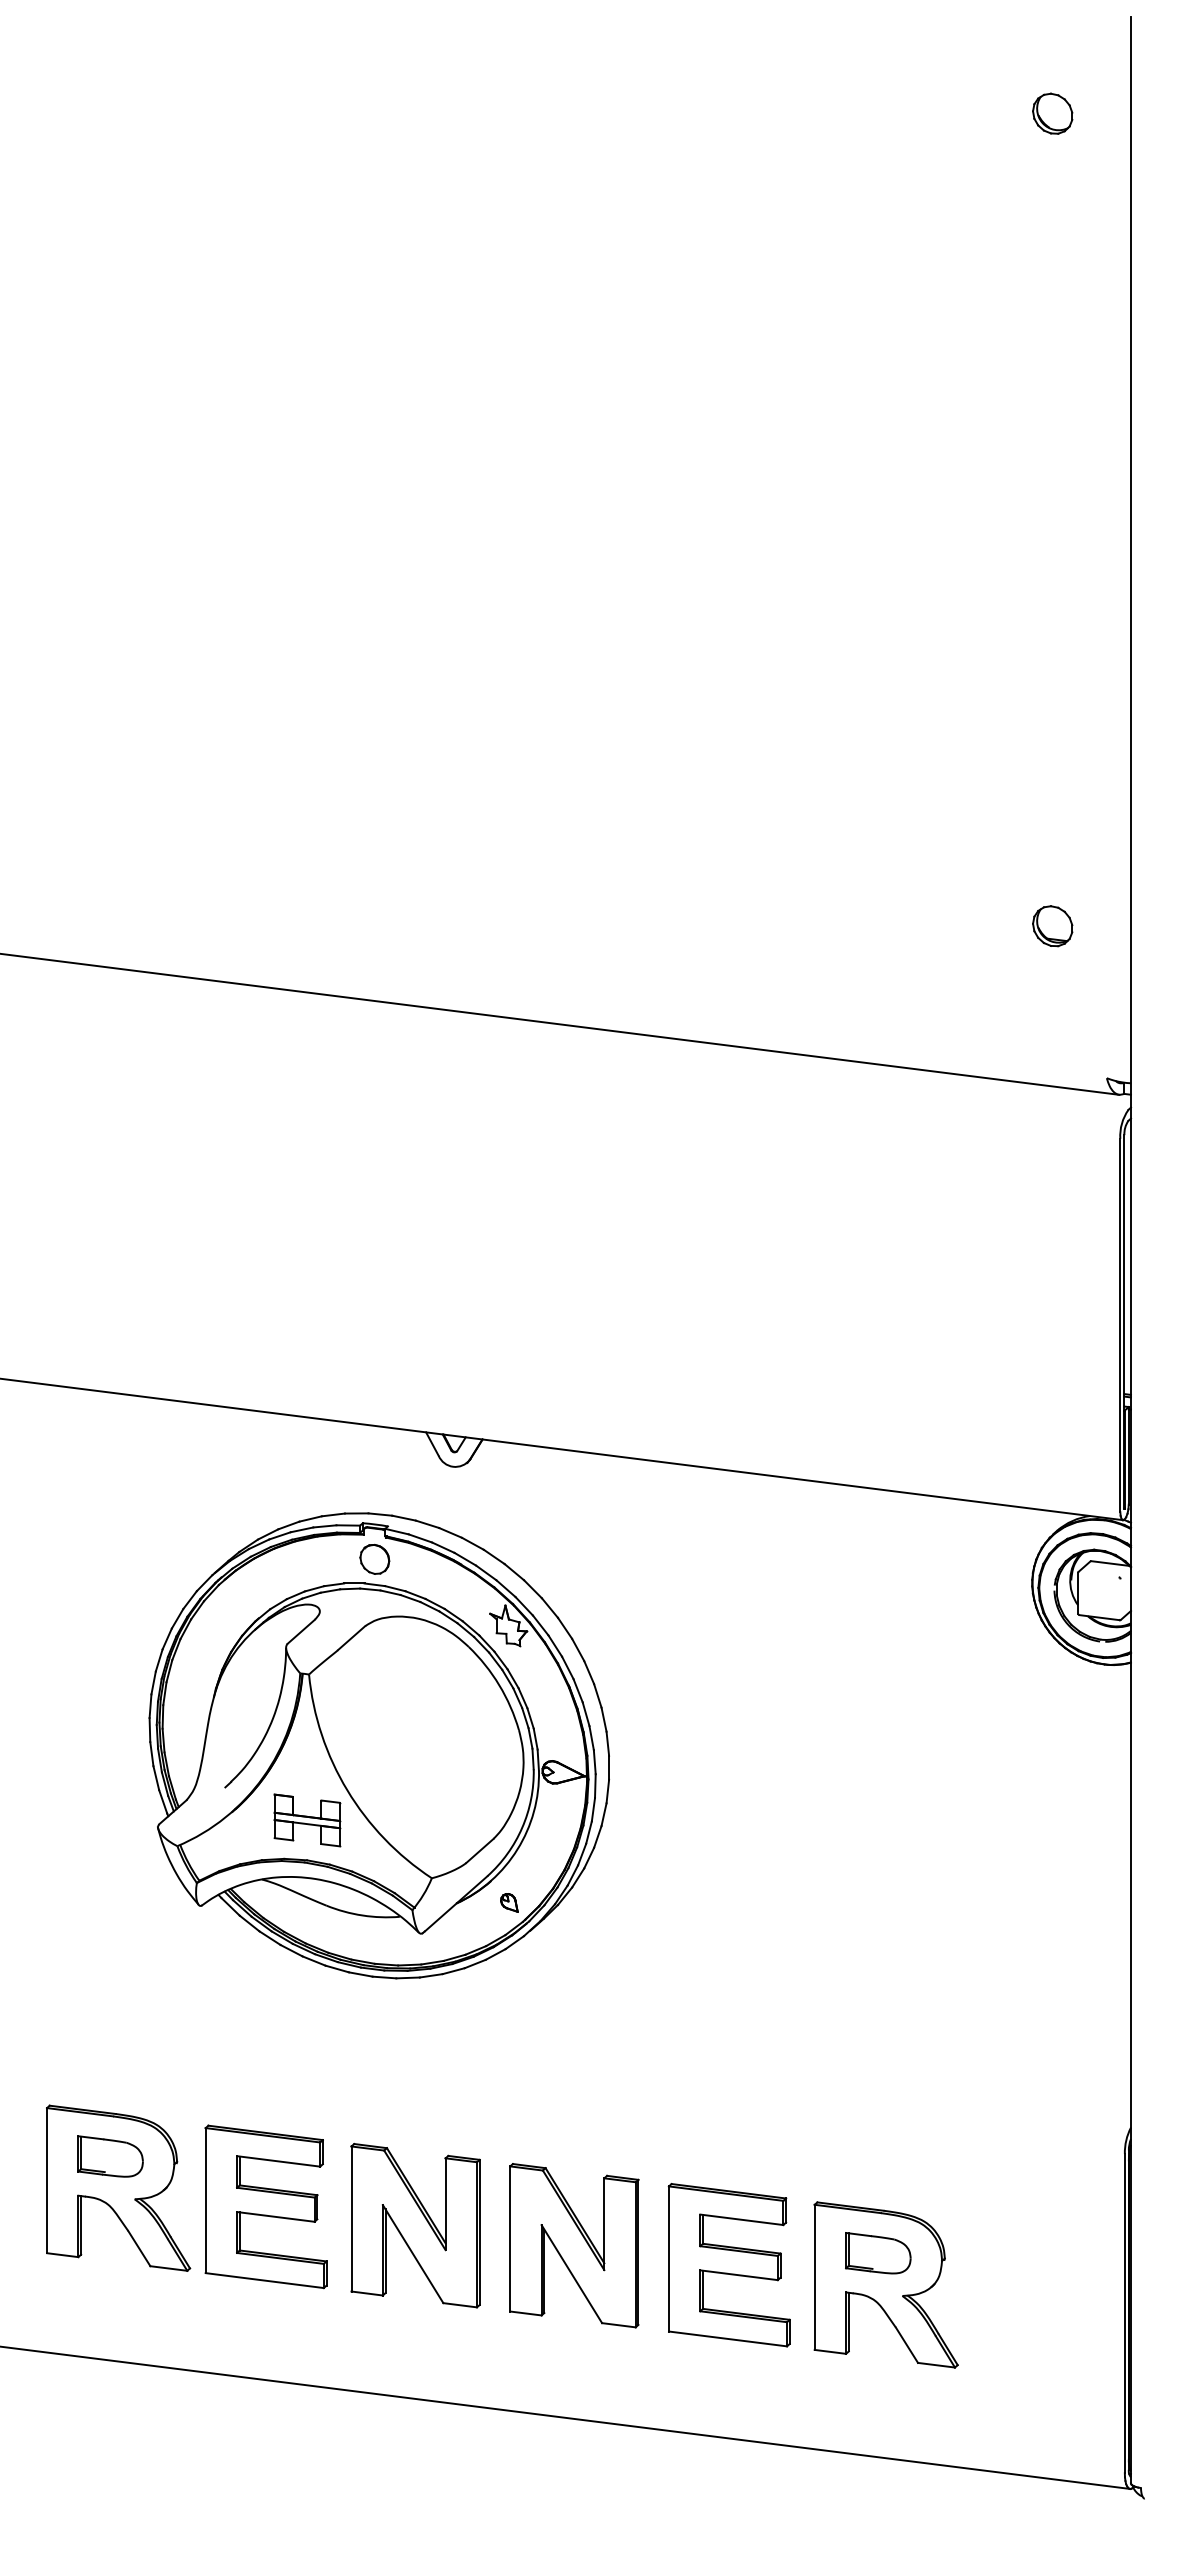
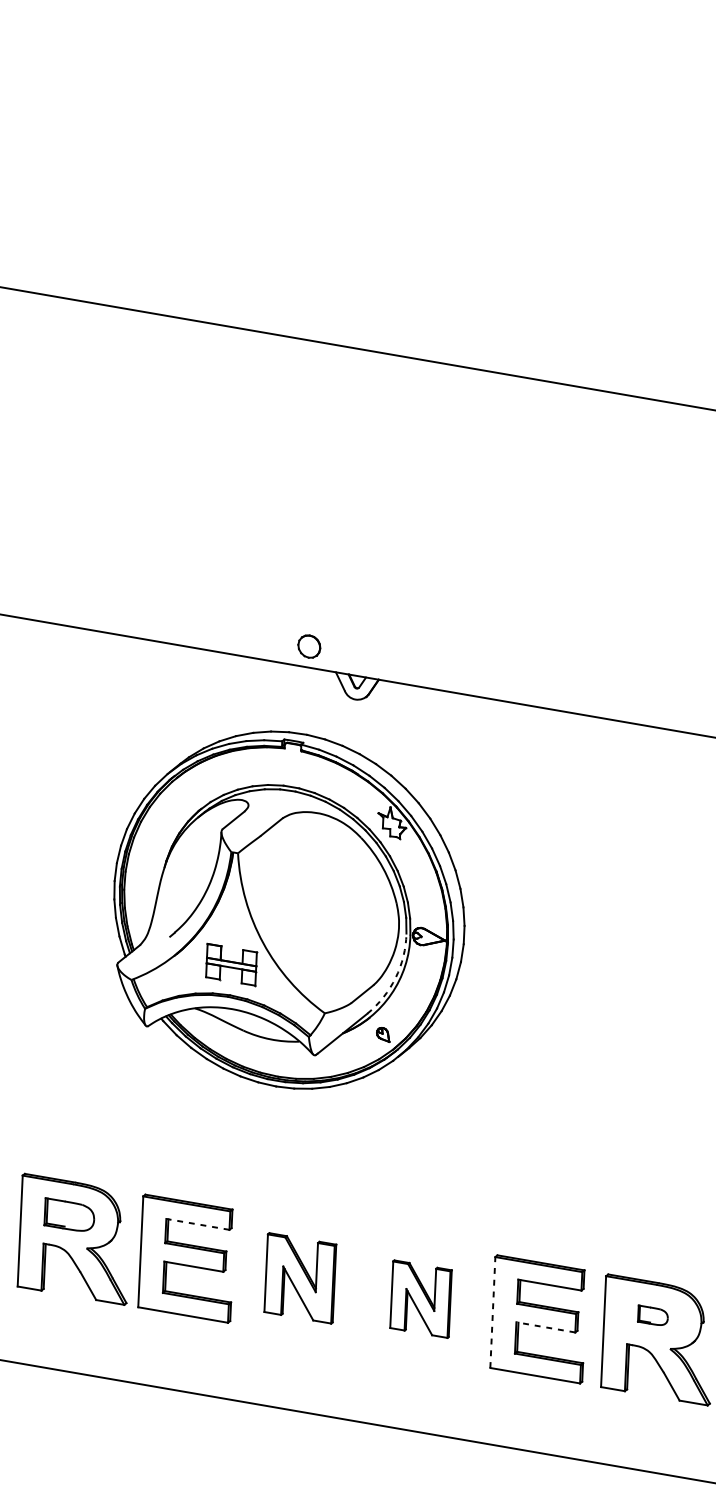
part: (374, 1558) -> (309, 645), moved
arc: (522, 1827) -> (395, 977), solid -> dashed
line: (278, 2161) -> (197, 1224), solid -> dashed
part: (415, 2225) -> (300, 1278), size x0.7
part: (574, 2245) -> (421, 1298), size x0.6
part: (878, 2253) -> (653, 1315), size x0.6
line: (668, 2258) -> (492, 1312), solid -> dashed
line: (738, 2275) -> (545, 1327), solid -> dashed

